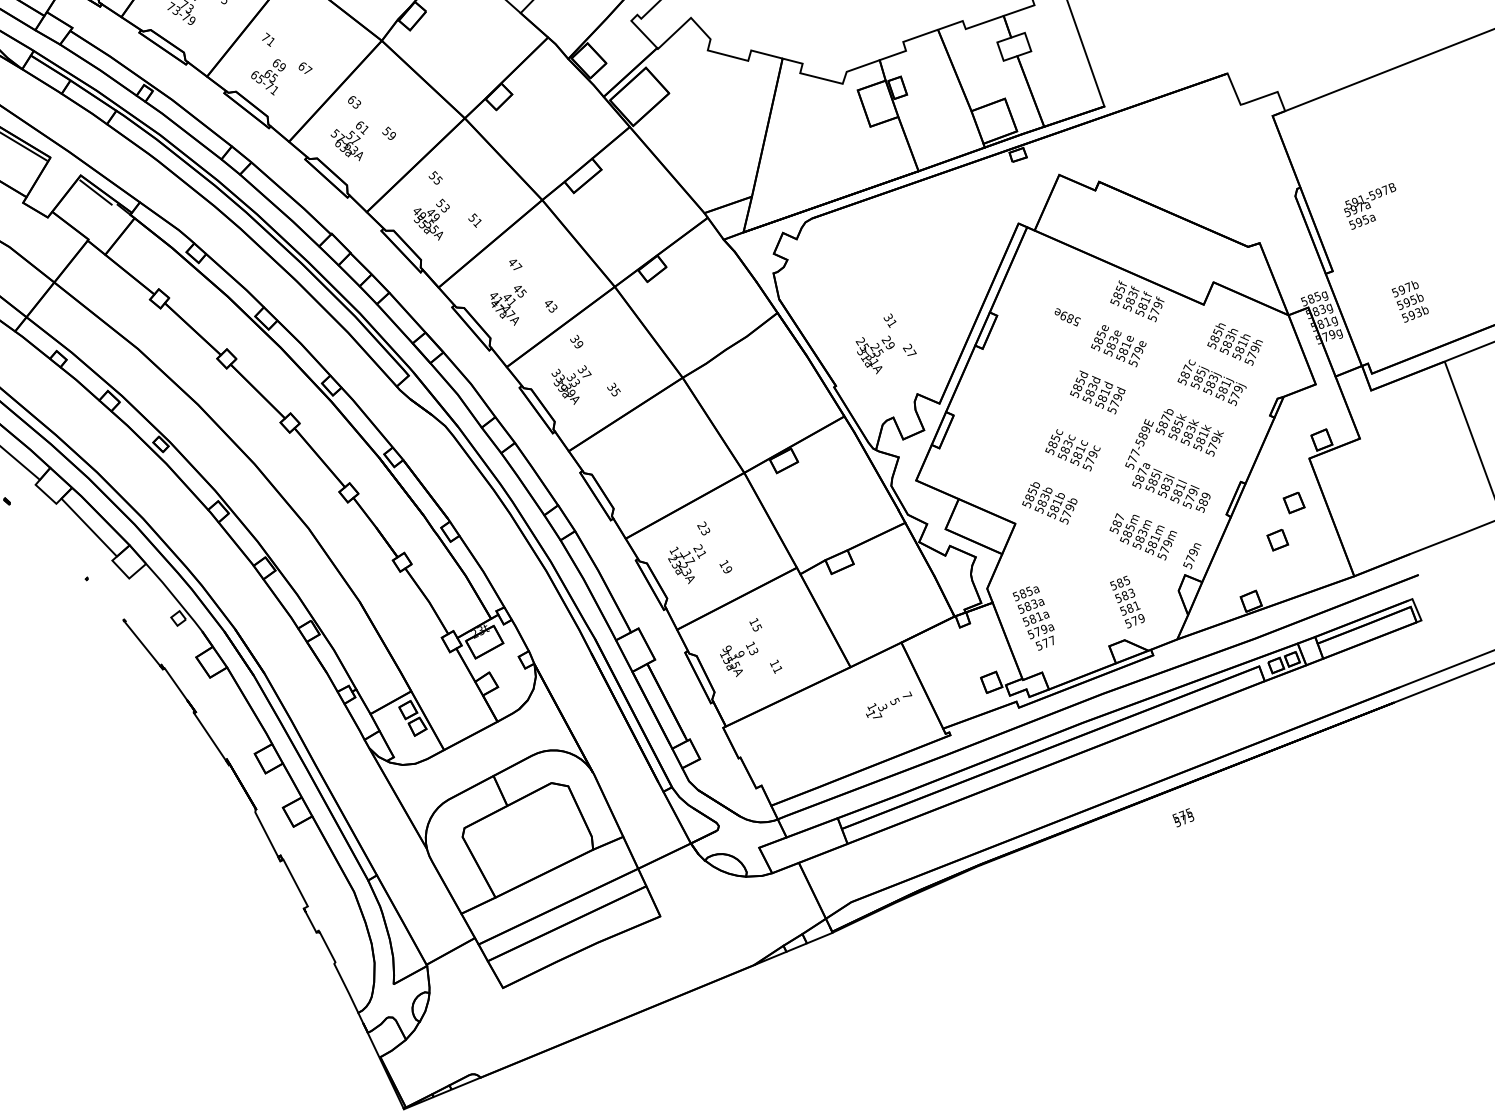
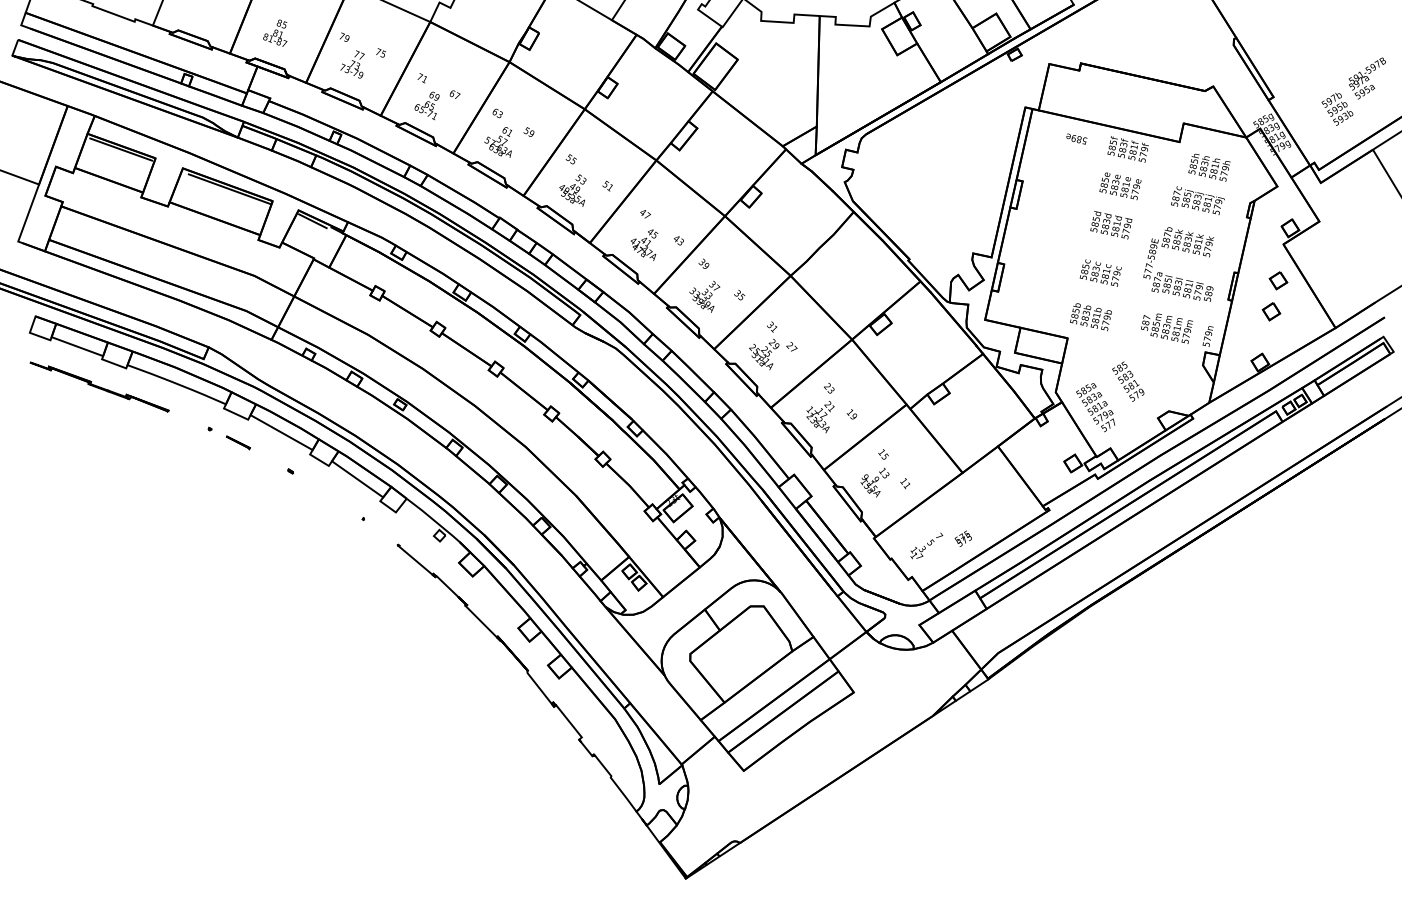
text: (1367, 205) -> (1366, 78), moved
text: (1067, 316) -> (1076, 138), moved
text: (887, 344) -> (773, 345), moved
text: (1127, 601) -> (1128, 381), moved
text: (888, 704) -> (926, 545), moved
text: (1182, 817) -> (962, 538), moved

